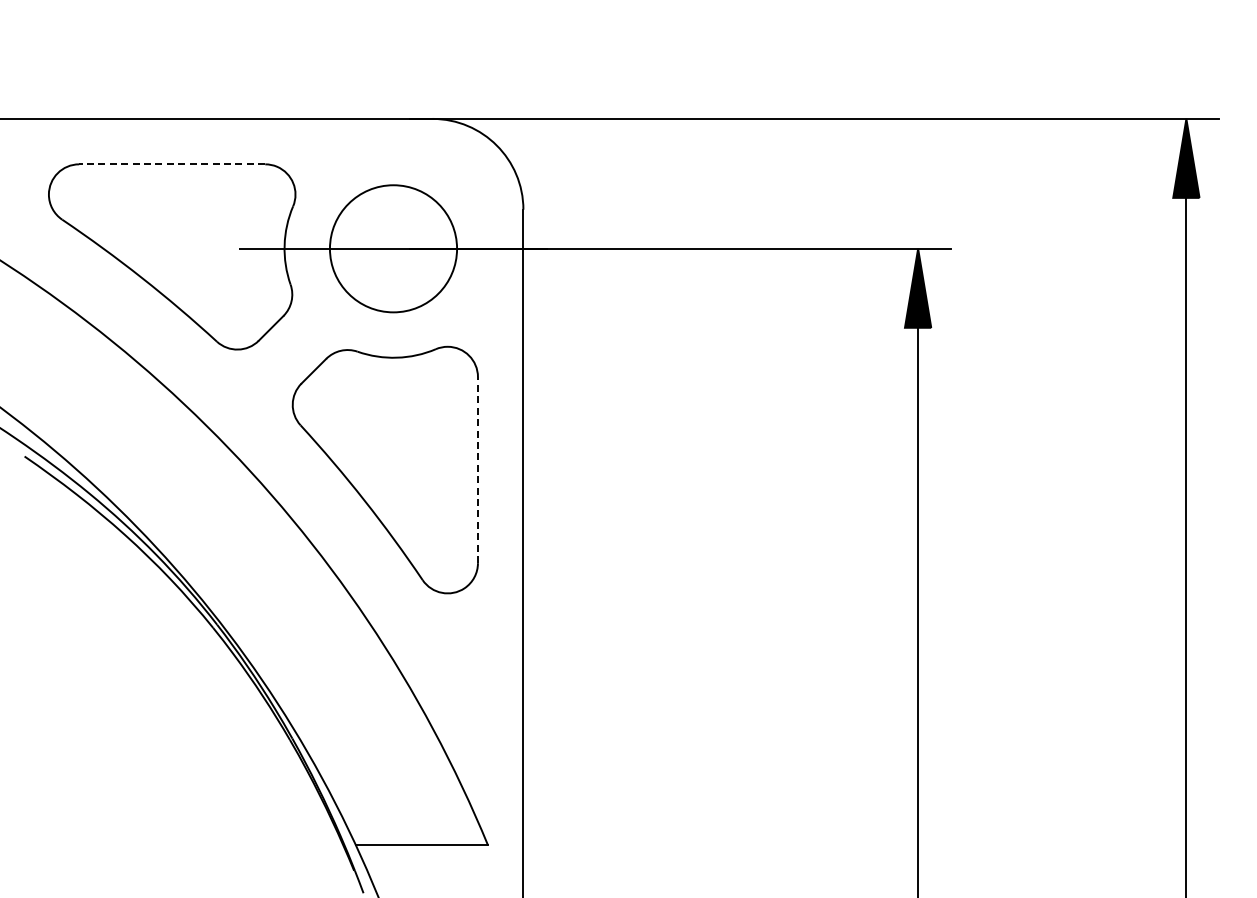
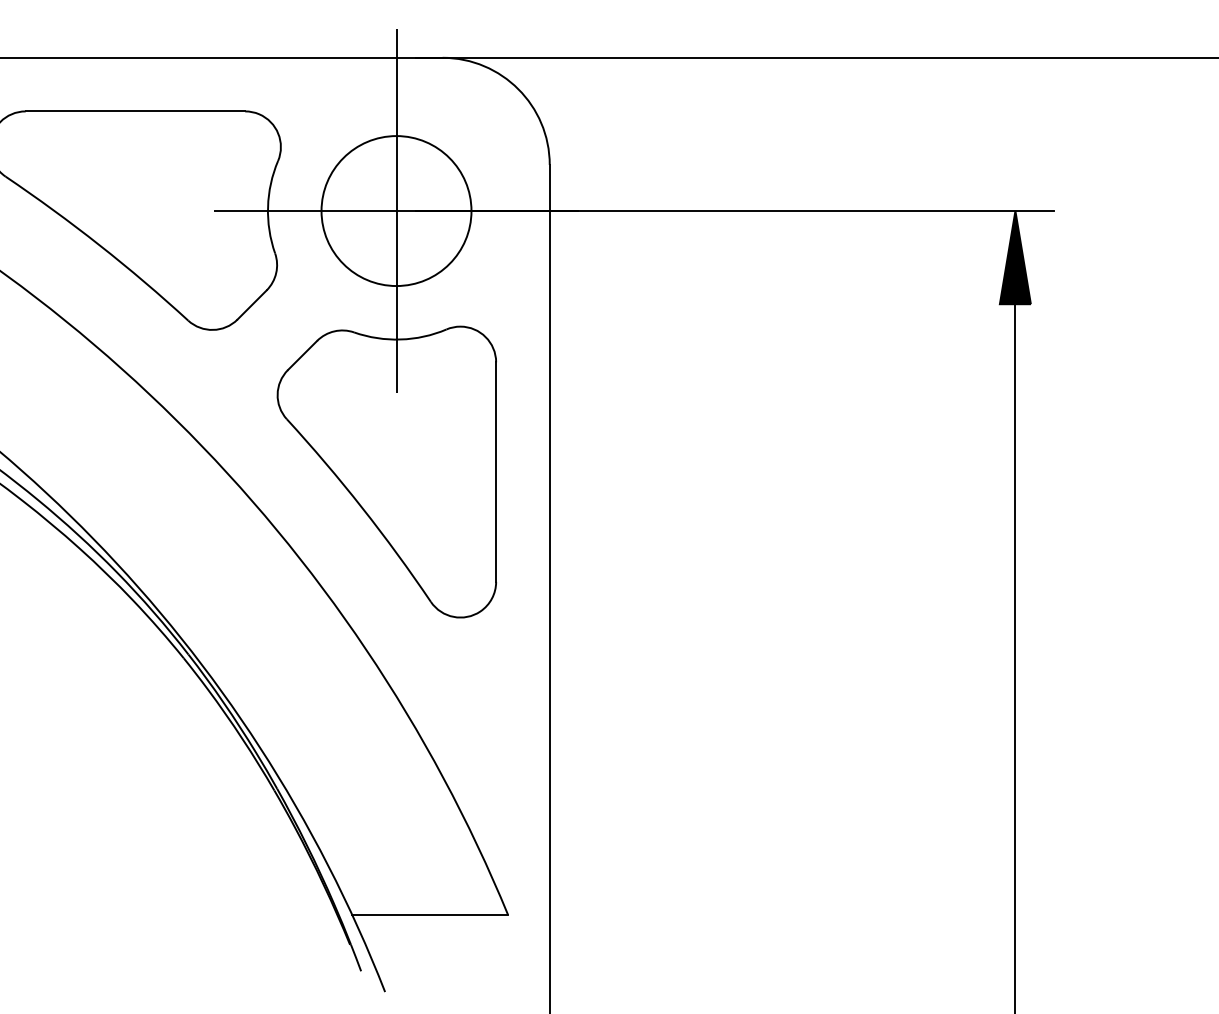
line: (171, 164) -> (134, 111), dashed -> solid
line: (393, 248) -> (396, 210), added
line: (477, 469) -> (495, 471), dashed -> solid

